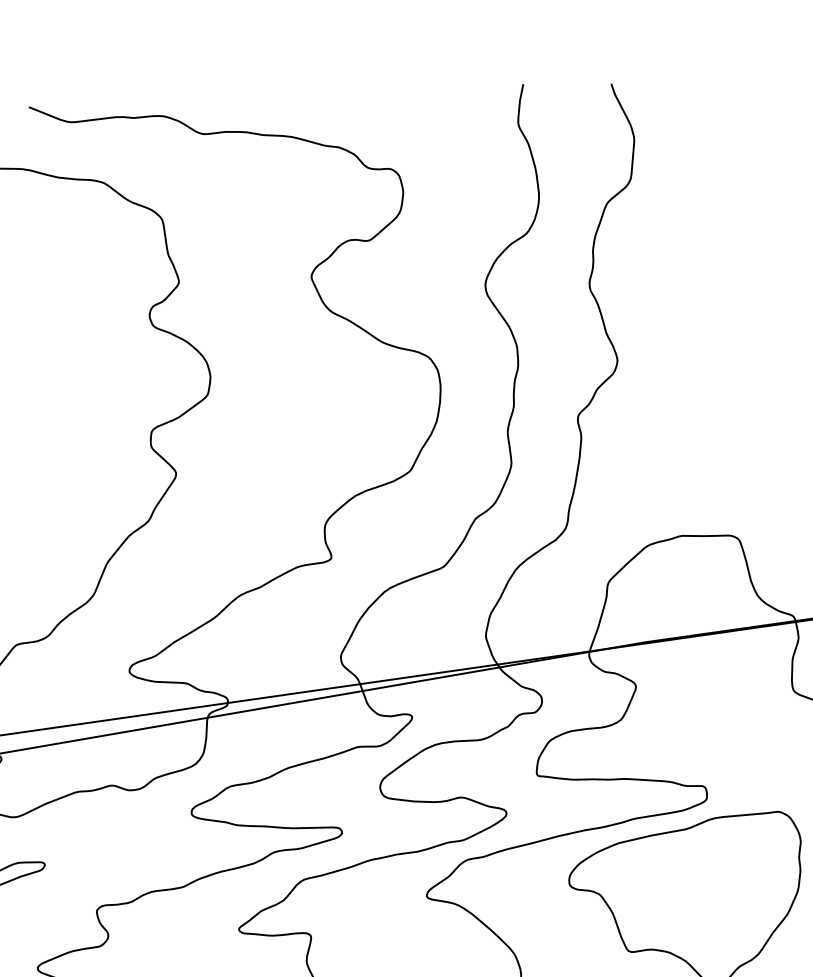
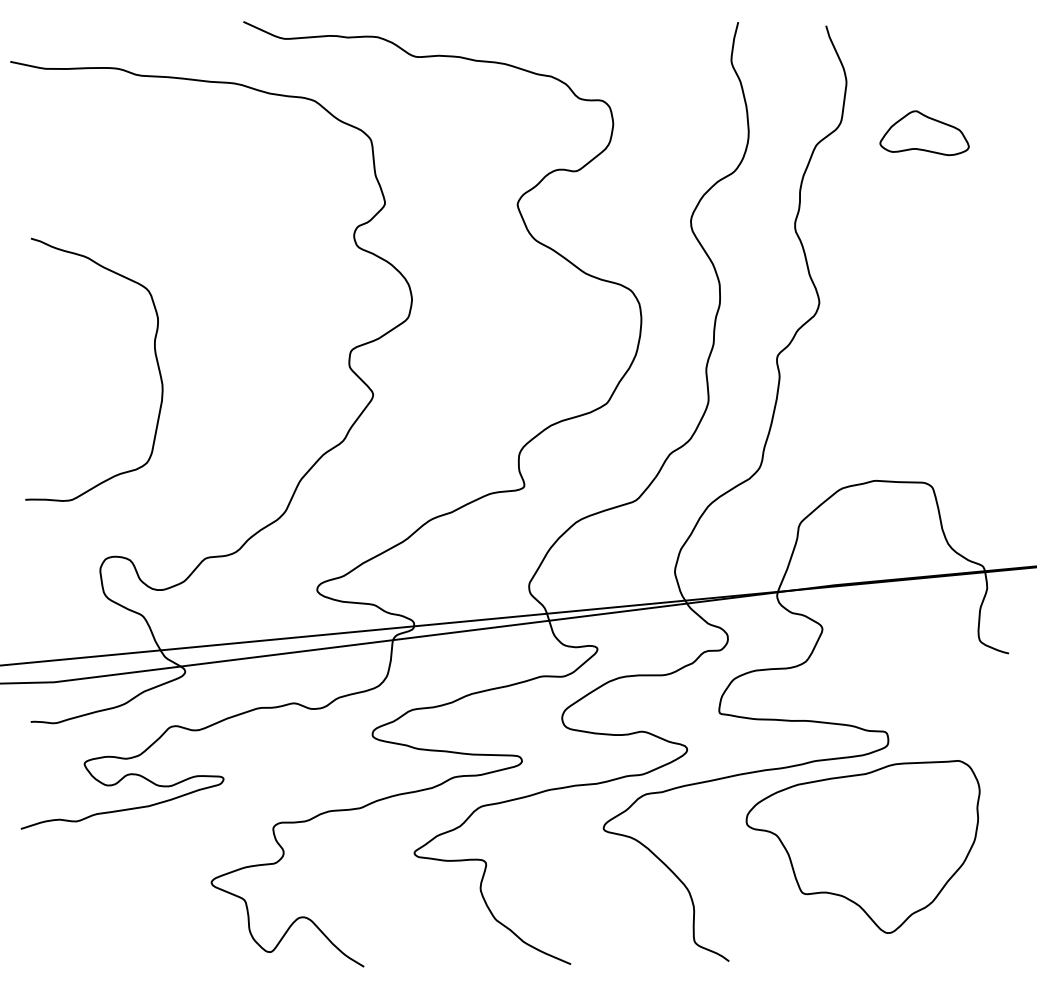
part: (714, 186) -> (924, 133), added

